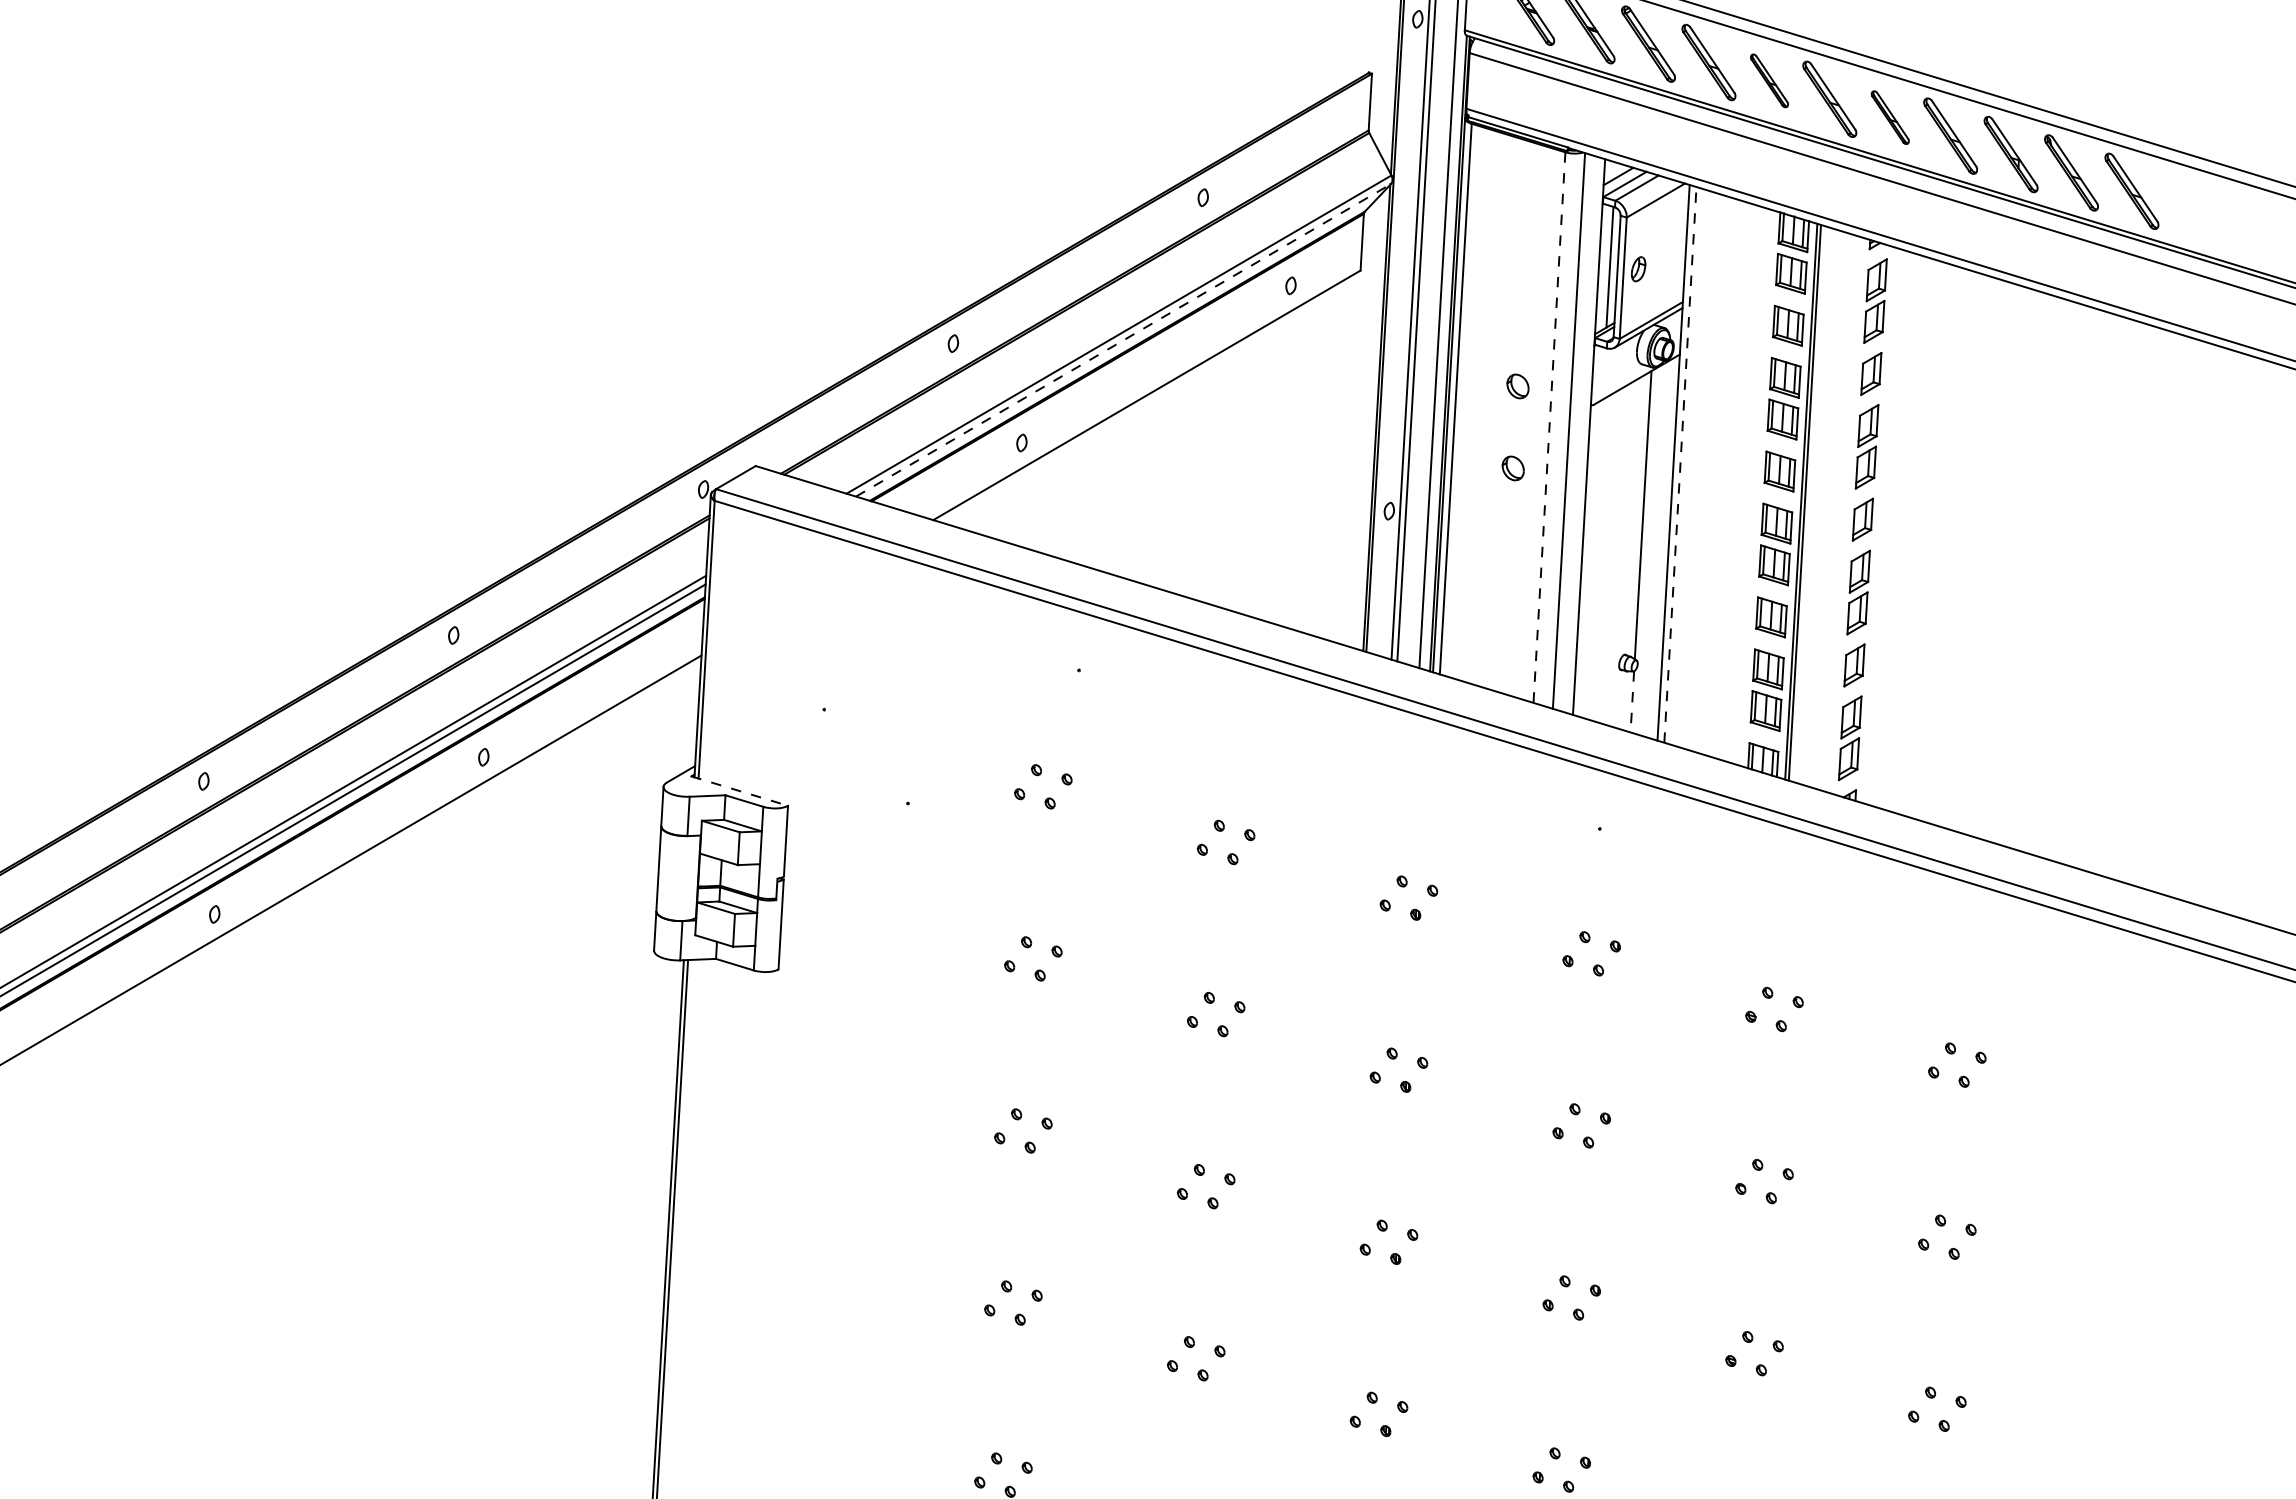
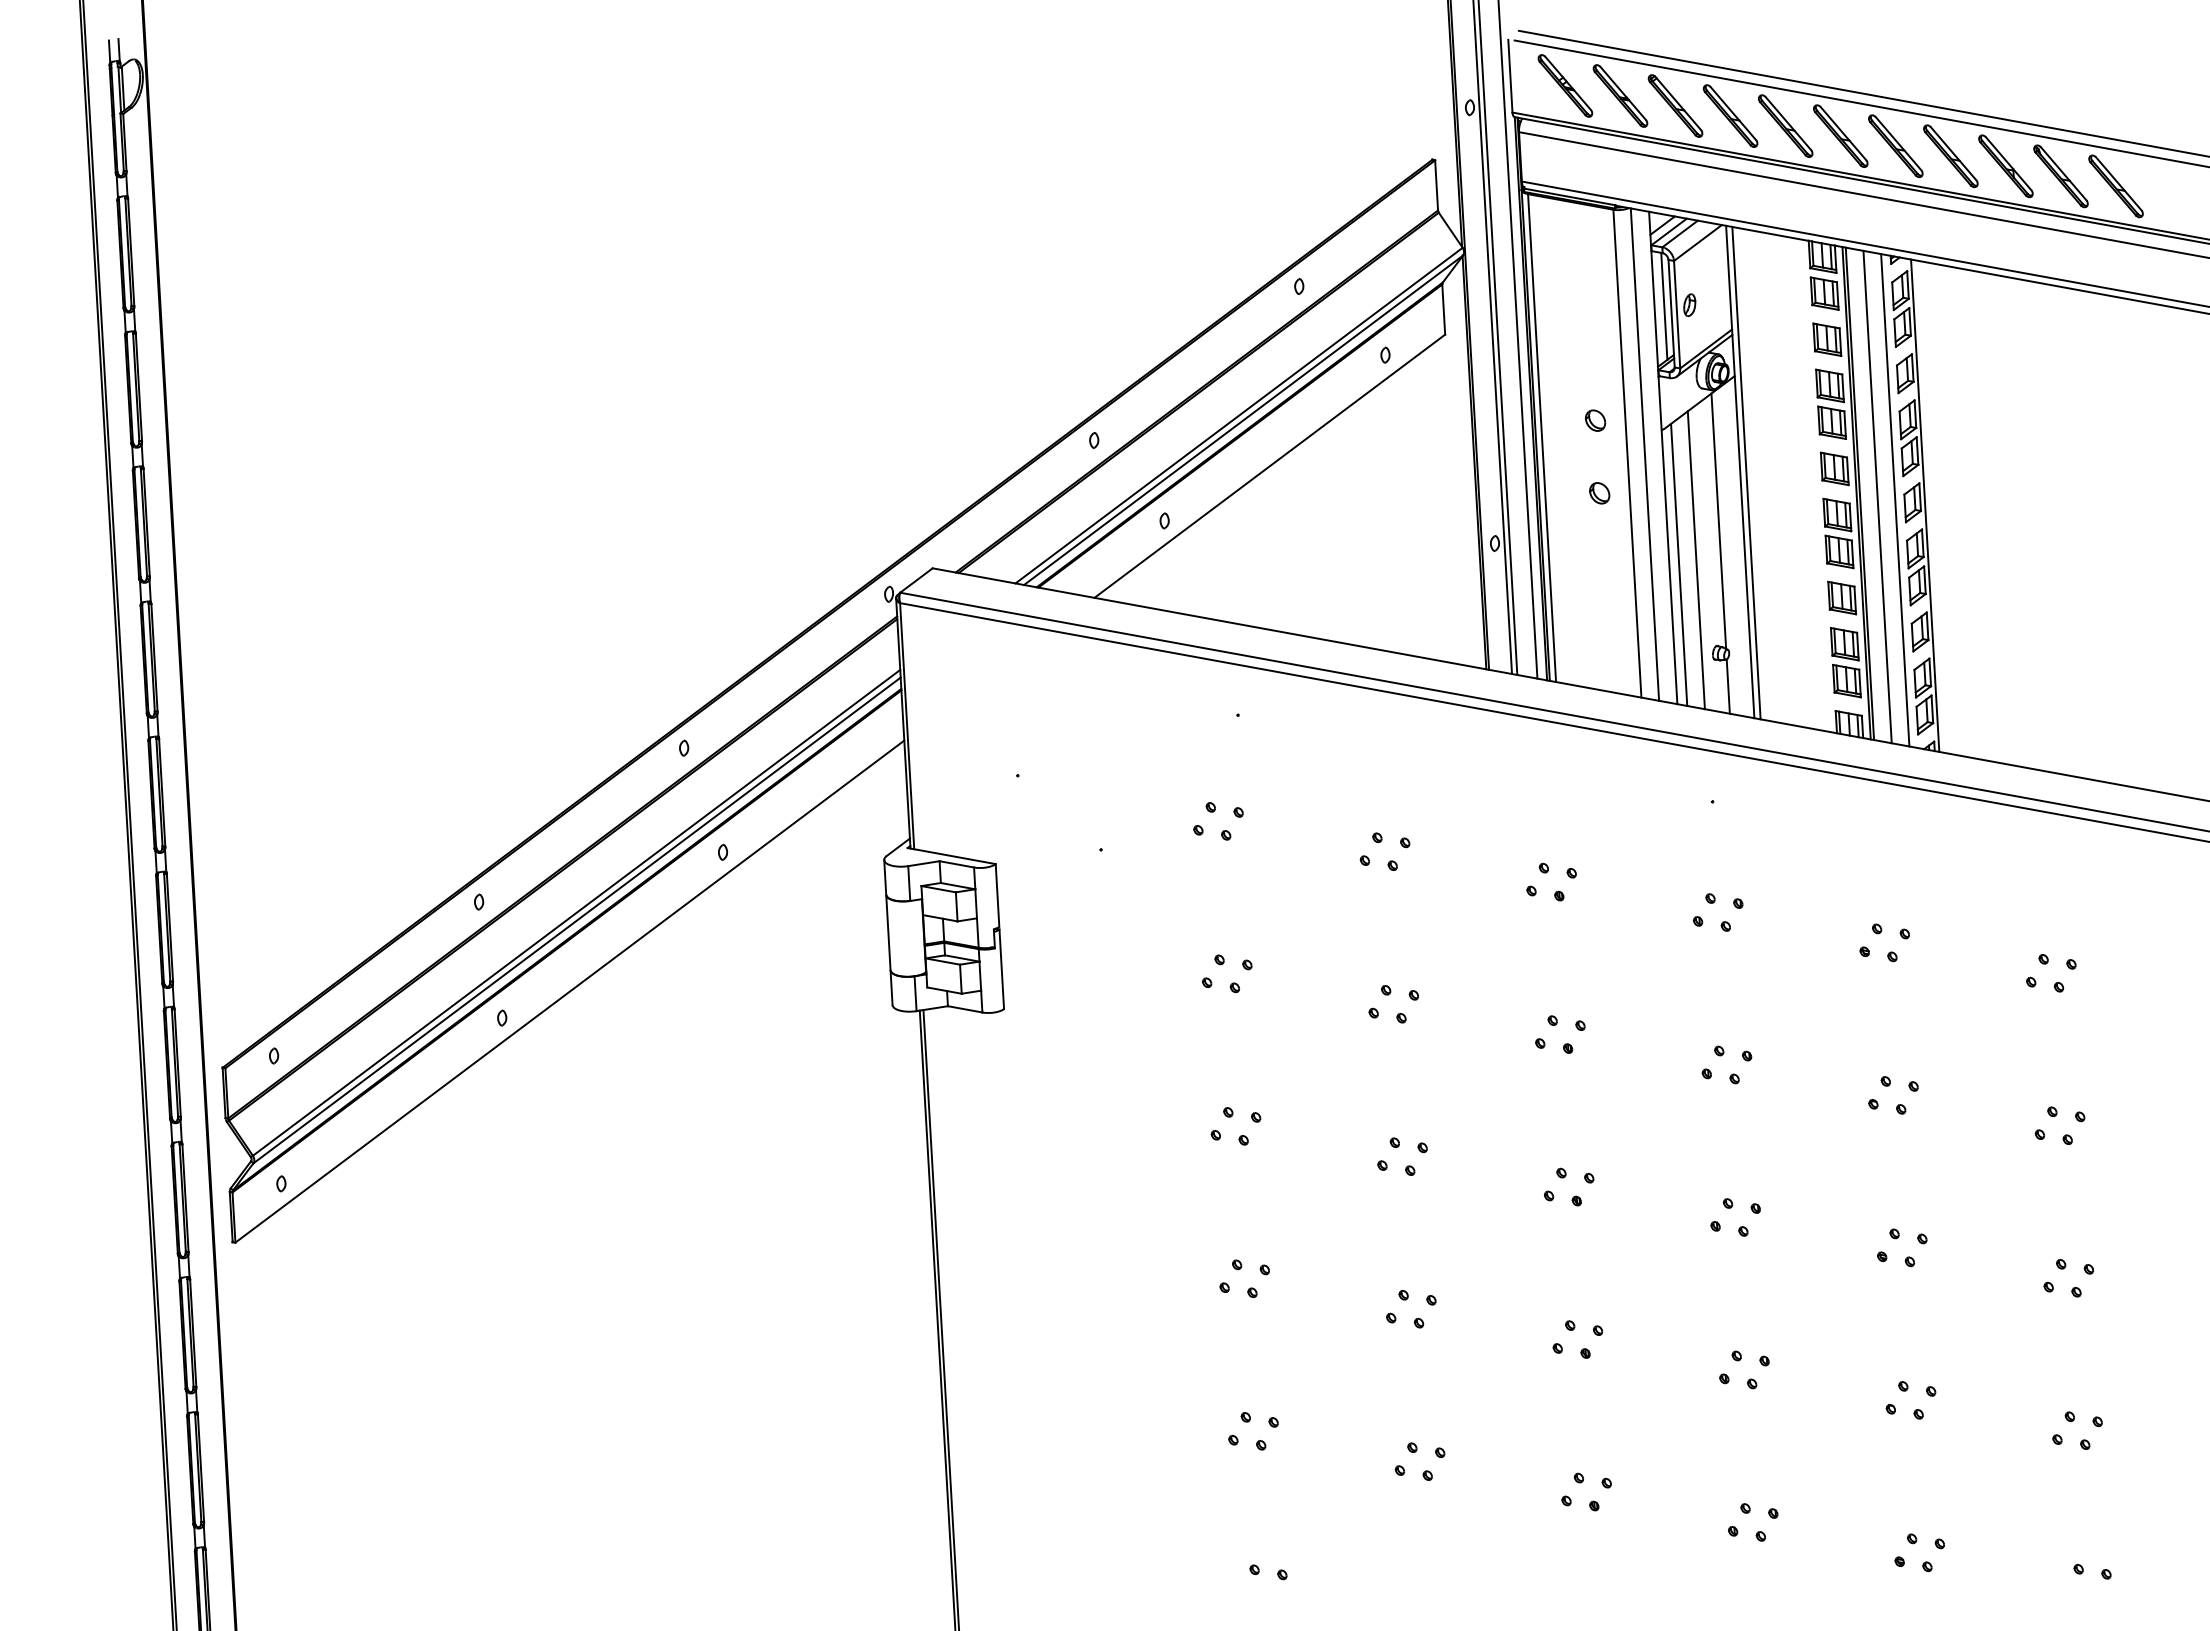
part: (1769, 80) -> (1785, 125), size x1.43
part: (1890, 116) -> (1895, 145), size x1.43
line: (1124, 339) -> (1244, 419), dashed -> solid
line: (1549, 428) -> (1627, 454), dashed -> solid
line: (1680, 465) -> (1746, 473), dashed -> solid
line: (1824, 508) -> (1877, 496), added
line: (1843, 514) -> (1895, 500), added
line: (1876, 524) -> (1925, 505), added
line: (1611, 556) -> (1695, 560), added
line: (1593, 558) -> (1679, 564), added
line: (1632, 702) -> (1728, 687), dashed -> solid
line: (739, 791) -> (951, 856), dashed -> solid

